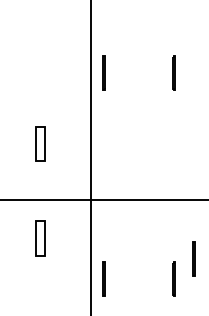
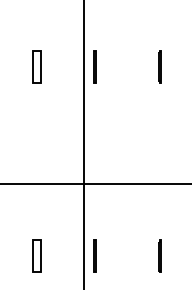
part: (39, 143) -> (36, 66), moved
part: (39, 238) -> (36, 255), moved
line: (193, 258) -> (177, 237), removed

